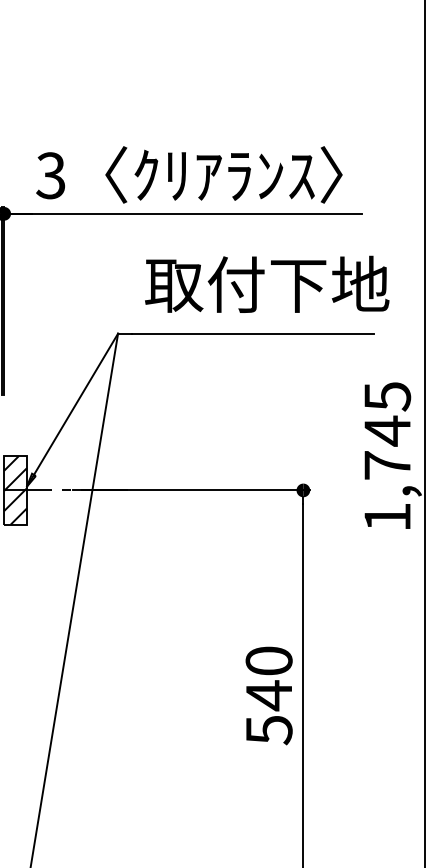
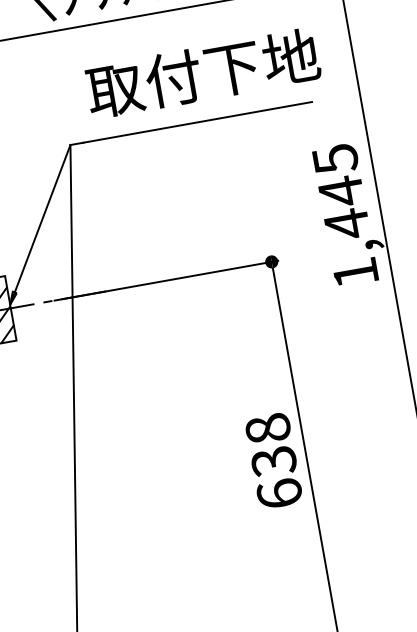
text: (387, 465) -> (346, 224), 1,745 -> 1,445
text: (268, 695) -> (273, 461), 540 -> 638

